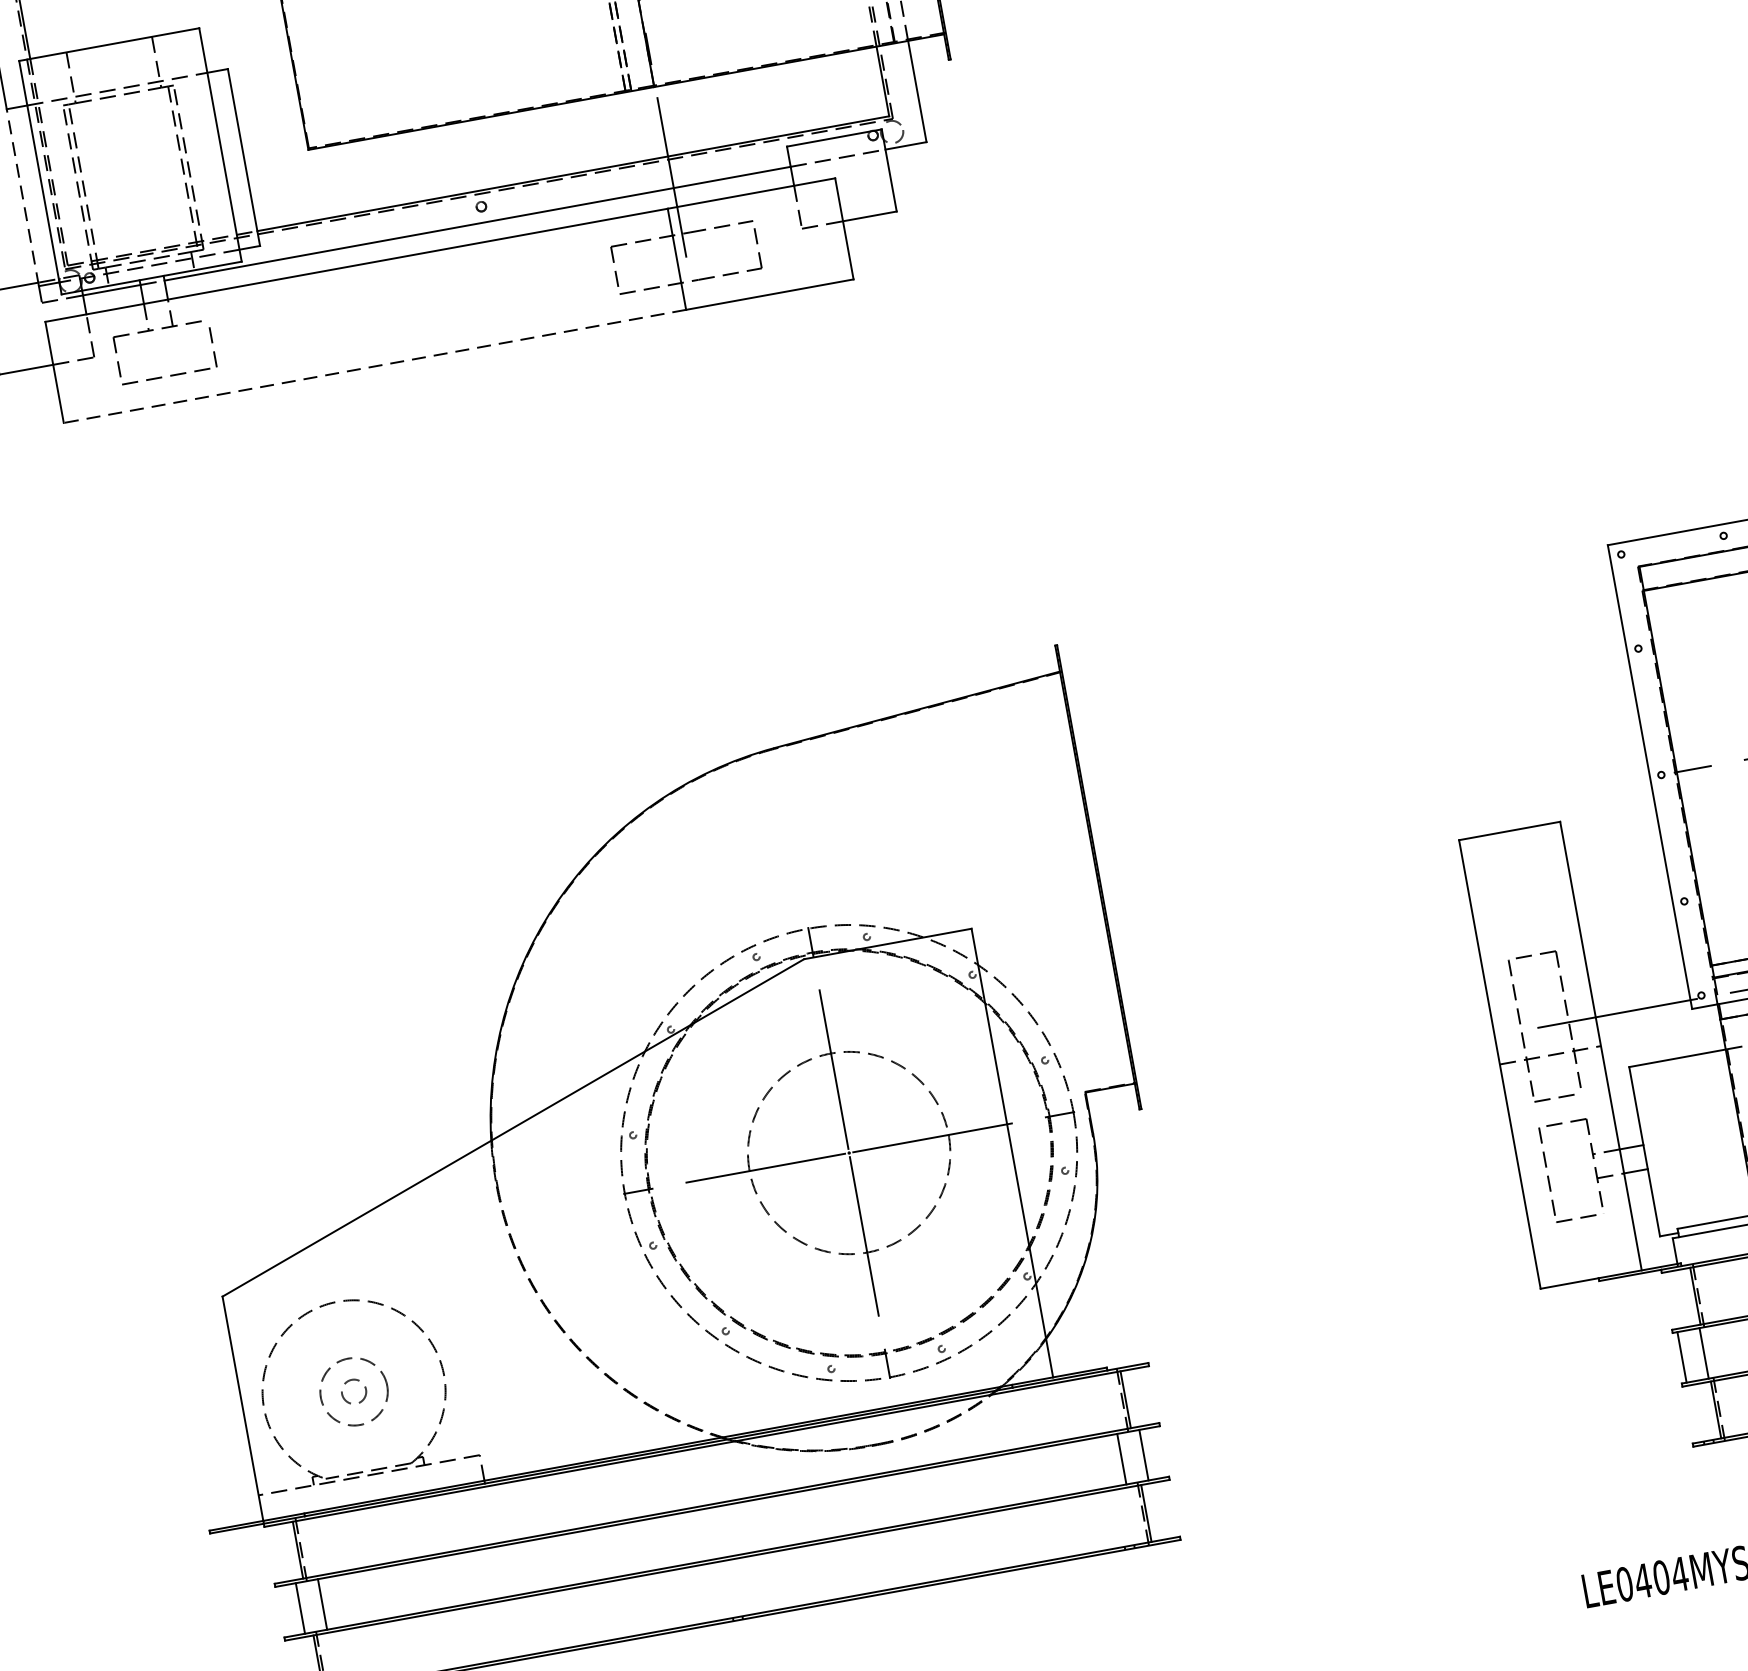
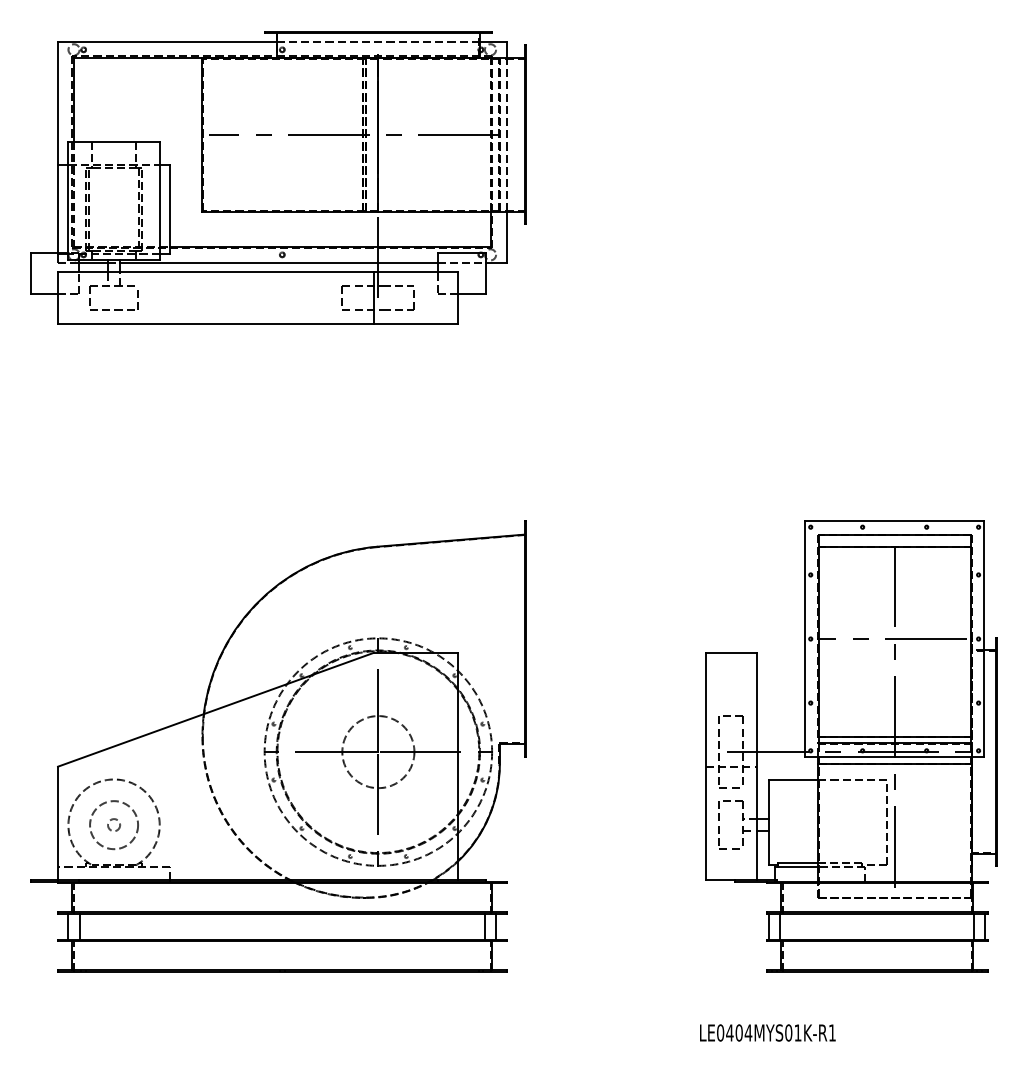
line: (23, 197) -> (58, 209), dashed -> solid
line: (374, 366) -> (215, 323), dashed -> solid
circle: (849, 1153) -> (378, 752), size x0.71
circle: (355, 1392) -> (114, 825), size x1.43

